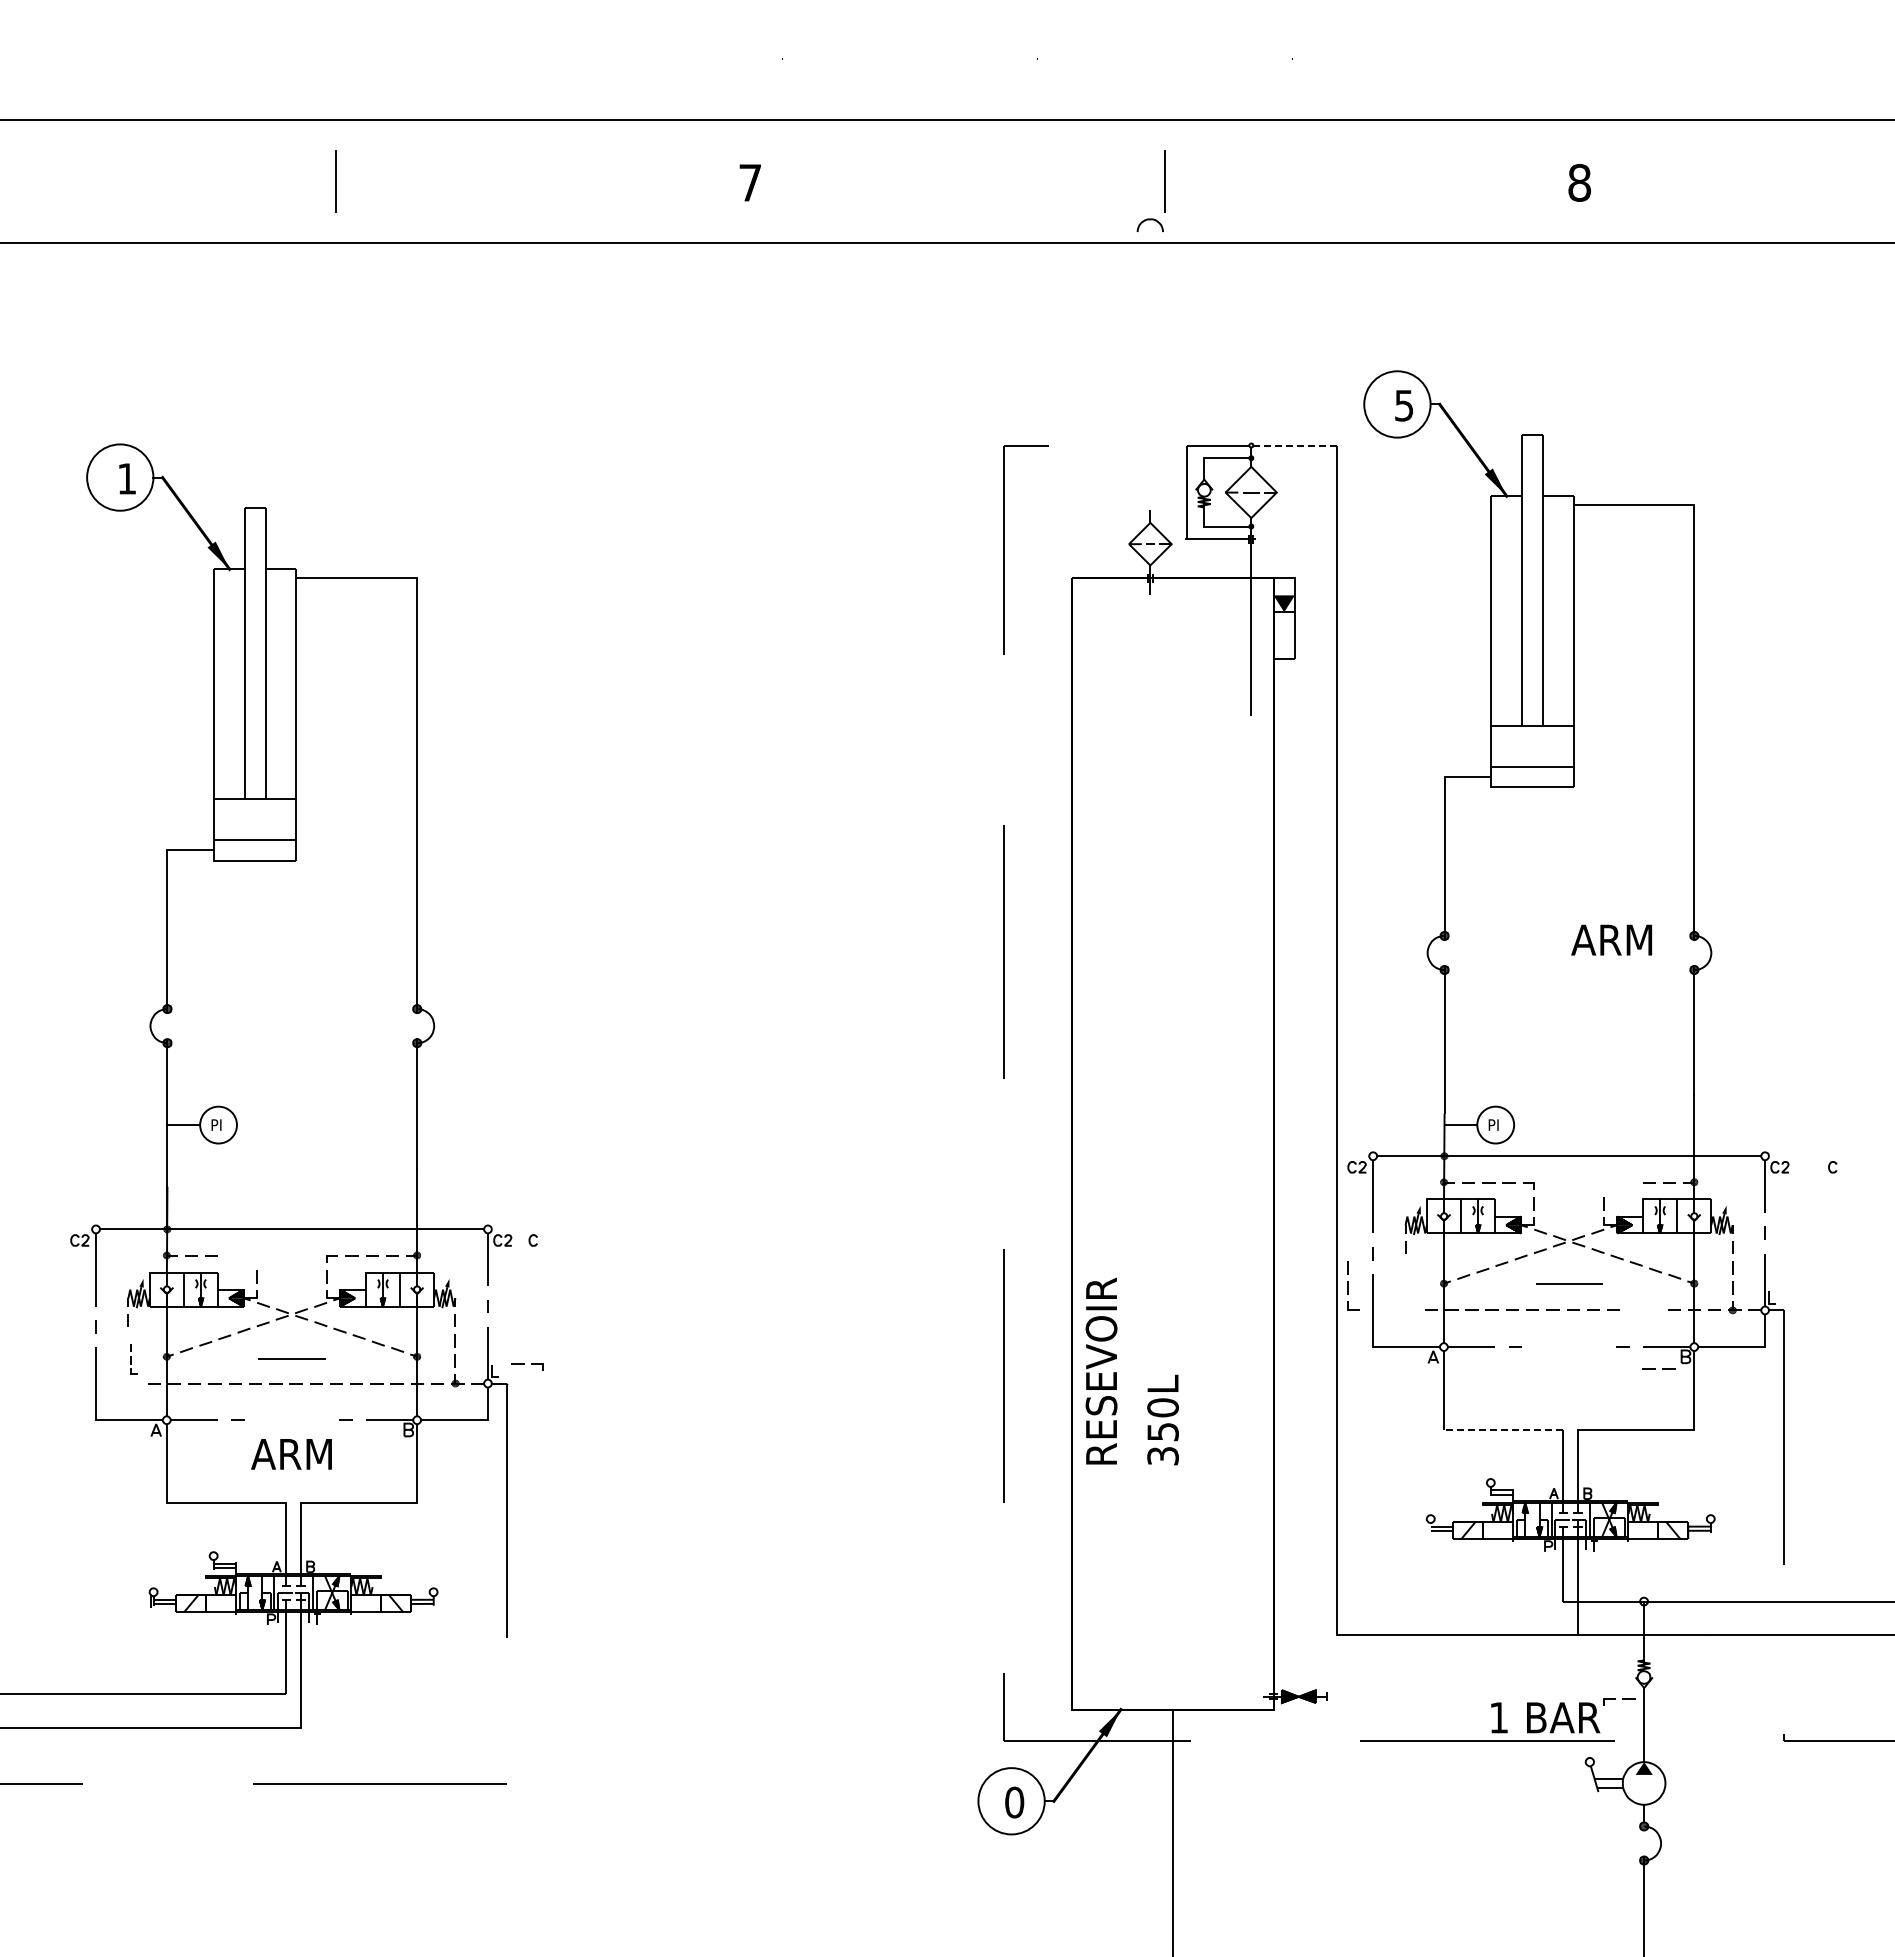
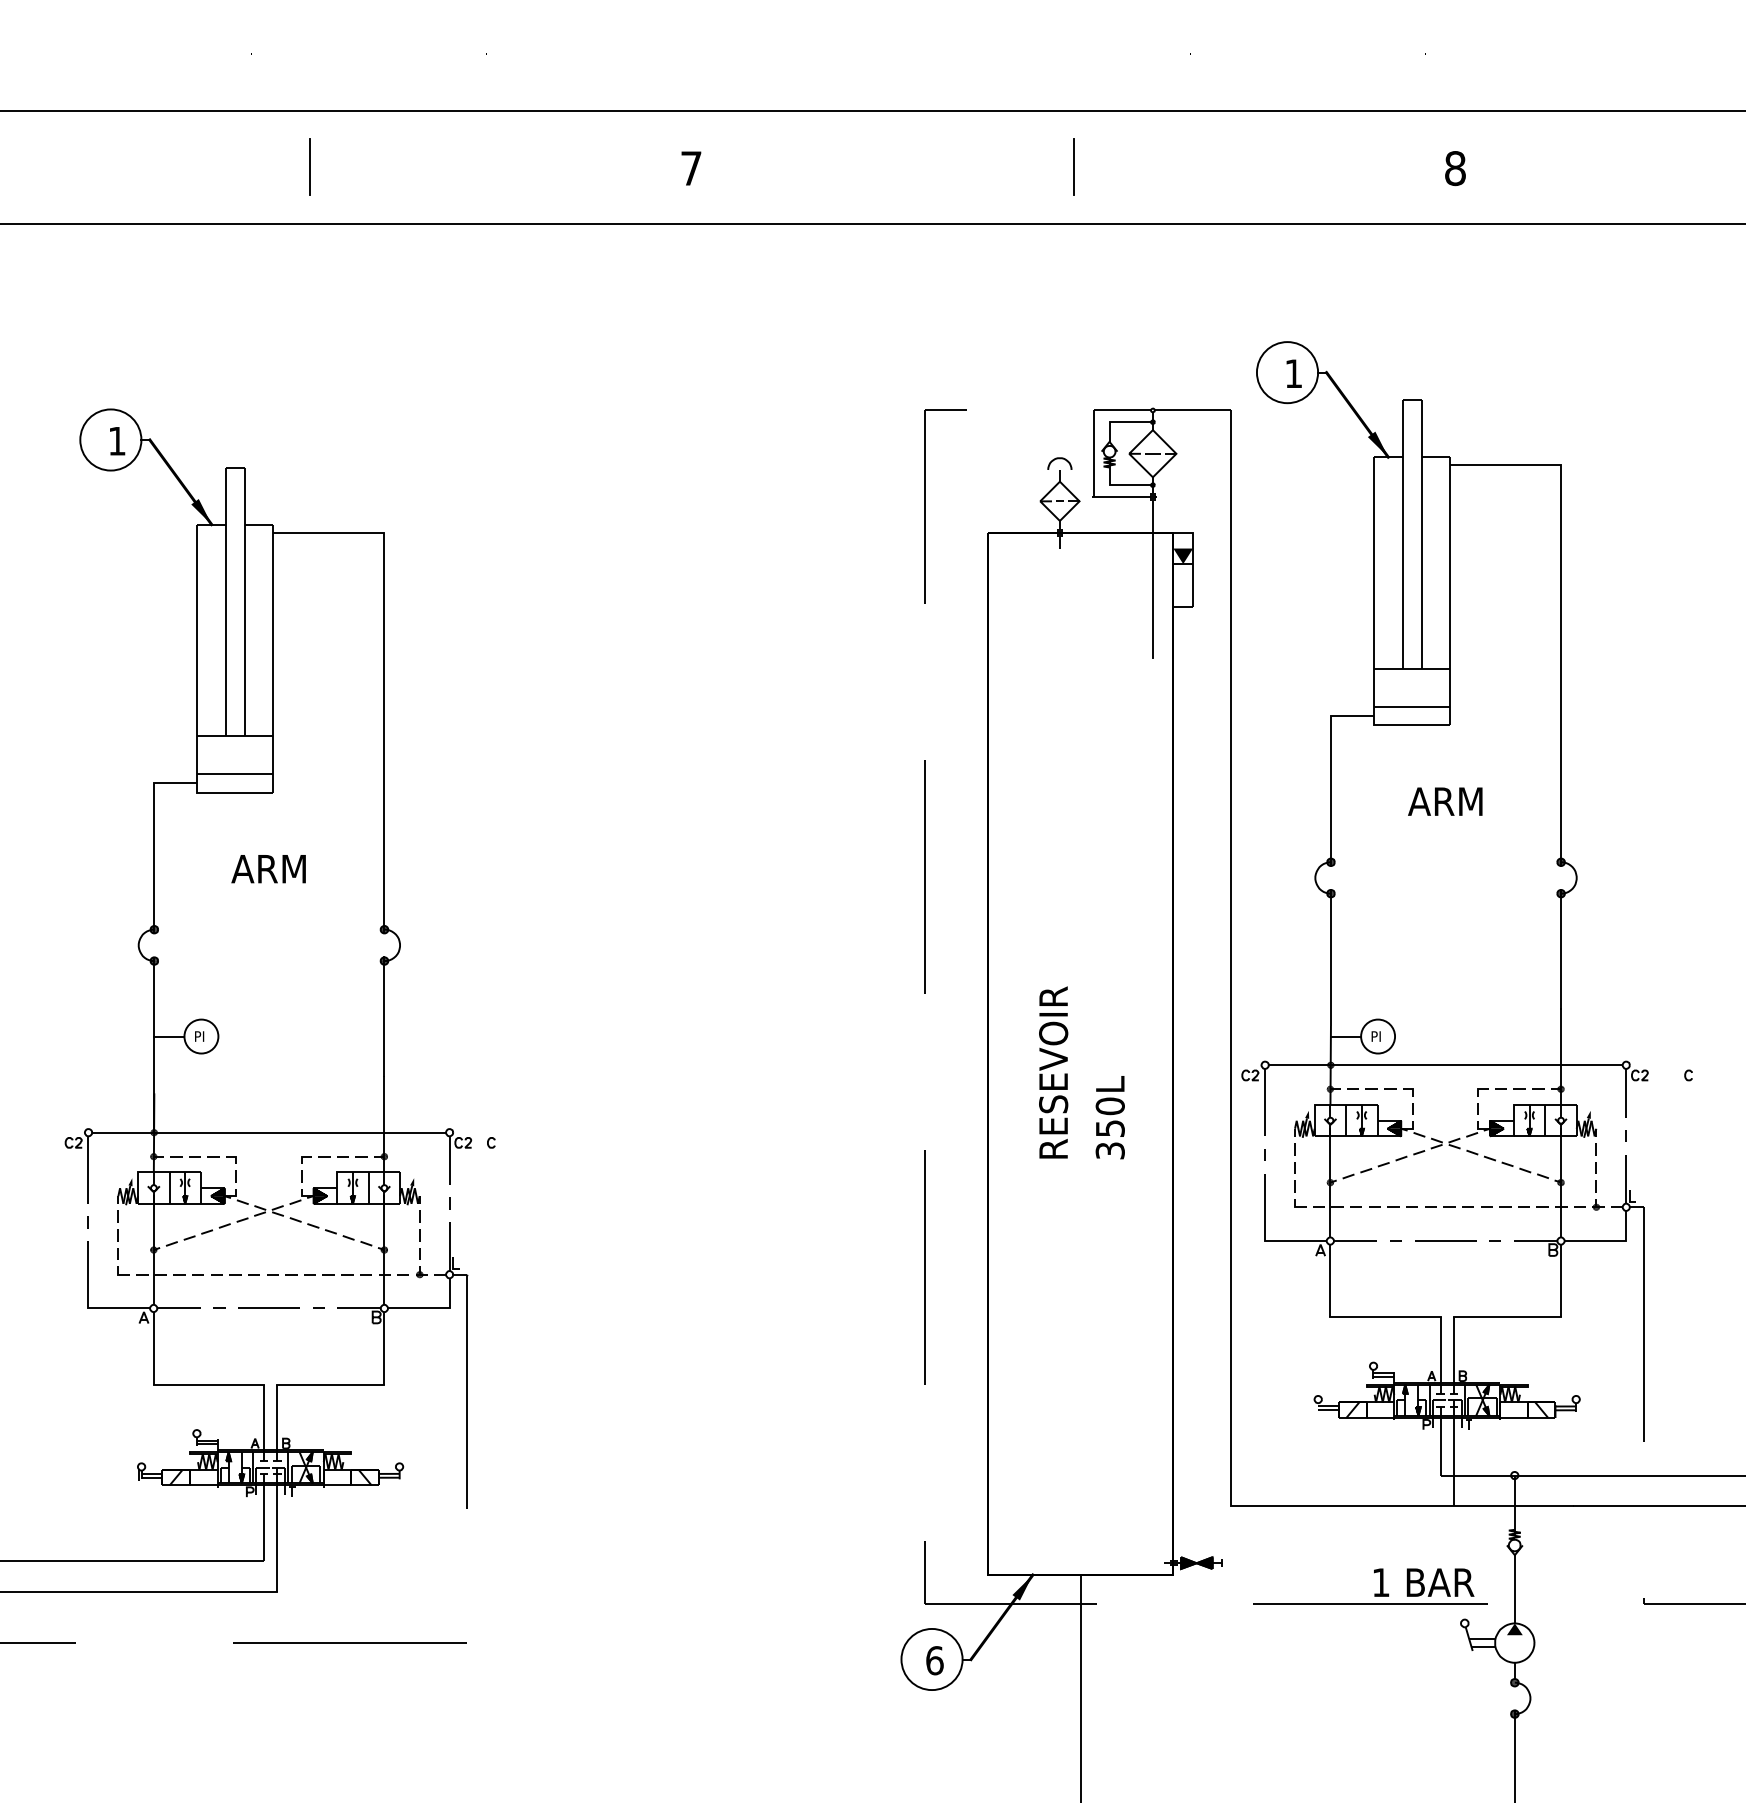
curve: (1149, 220) -> (1059, 459), moved
text: (1404, 405) -> (1294, 373), 5 -> 1
line: (1295, 445) -> (1193, 410), dashed -> solid
text: (1611, 939) -> (1445, 801), moved
line: (1569, 1283) -> (1446, 1240), moved
part: (1353, 1285) -> (1300, 1184), moved
line: (291, 1358) -> (268, 1307), moved
part: (133, 1359) -> (123, 1252), size x1.67
part: (527, 1366) -> (222, 1159), moved
line: (1655, 1368) -> (1511, 1206), moved
text: (1131, 1371) -> (1081, 1072), moved
line: (1503, 1429) -> (1385, 1317), dashed -> solid
text: (291, 1454) -> (268, 869), moved
part: (1619, 1701) -> (1492, 1092), moved
text: (1014, 1802) -> (934, 1660), 0 -> 6

